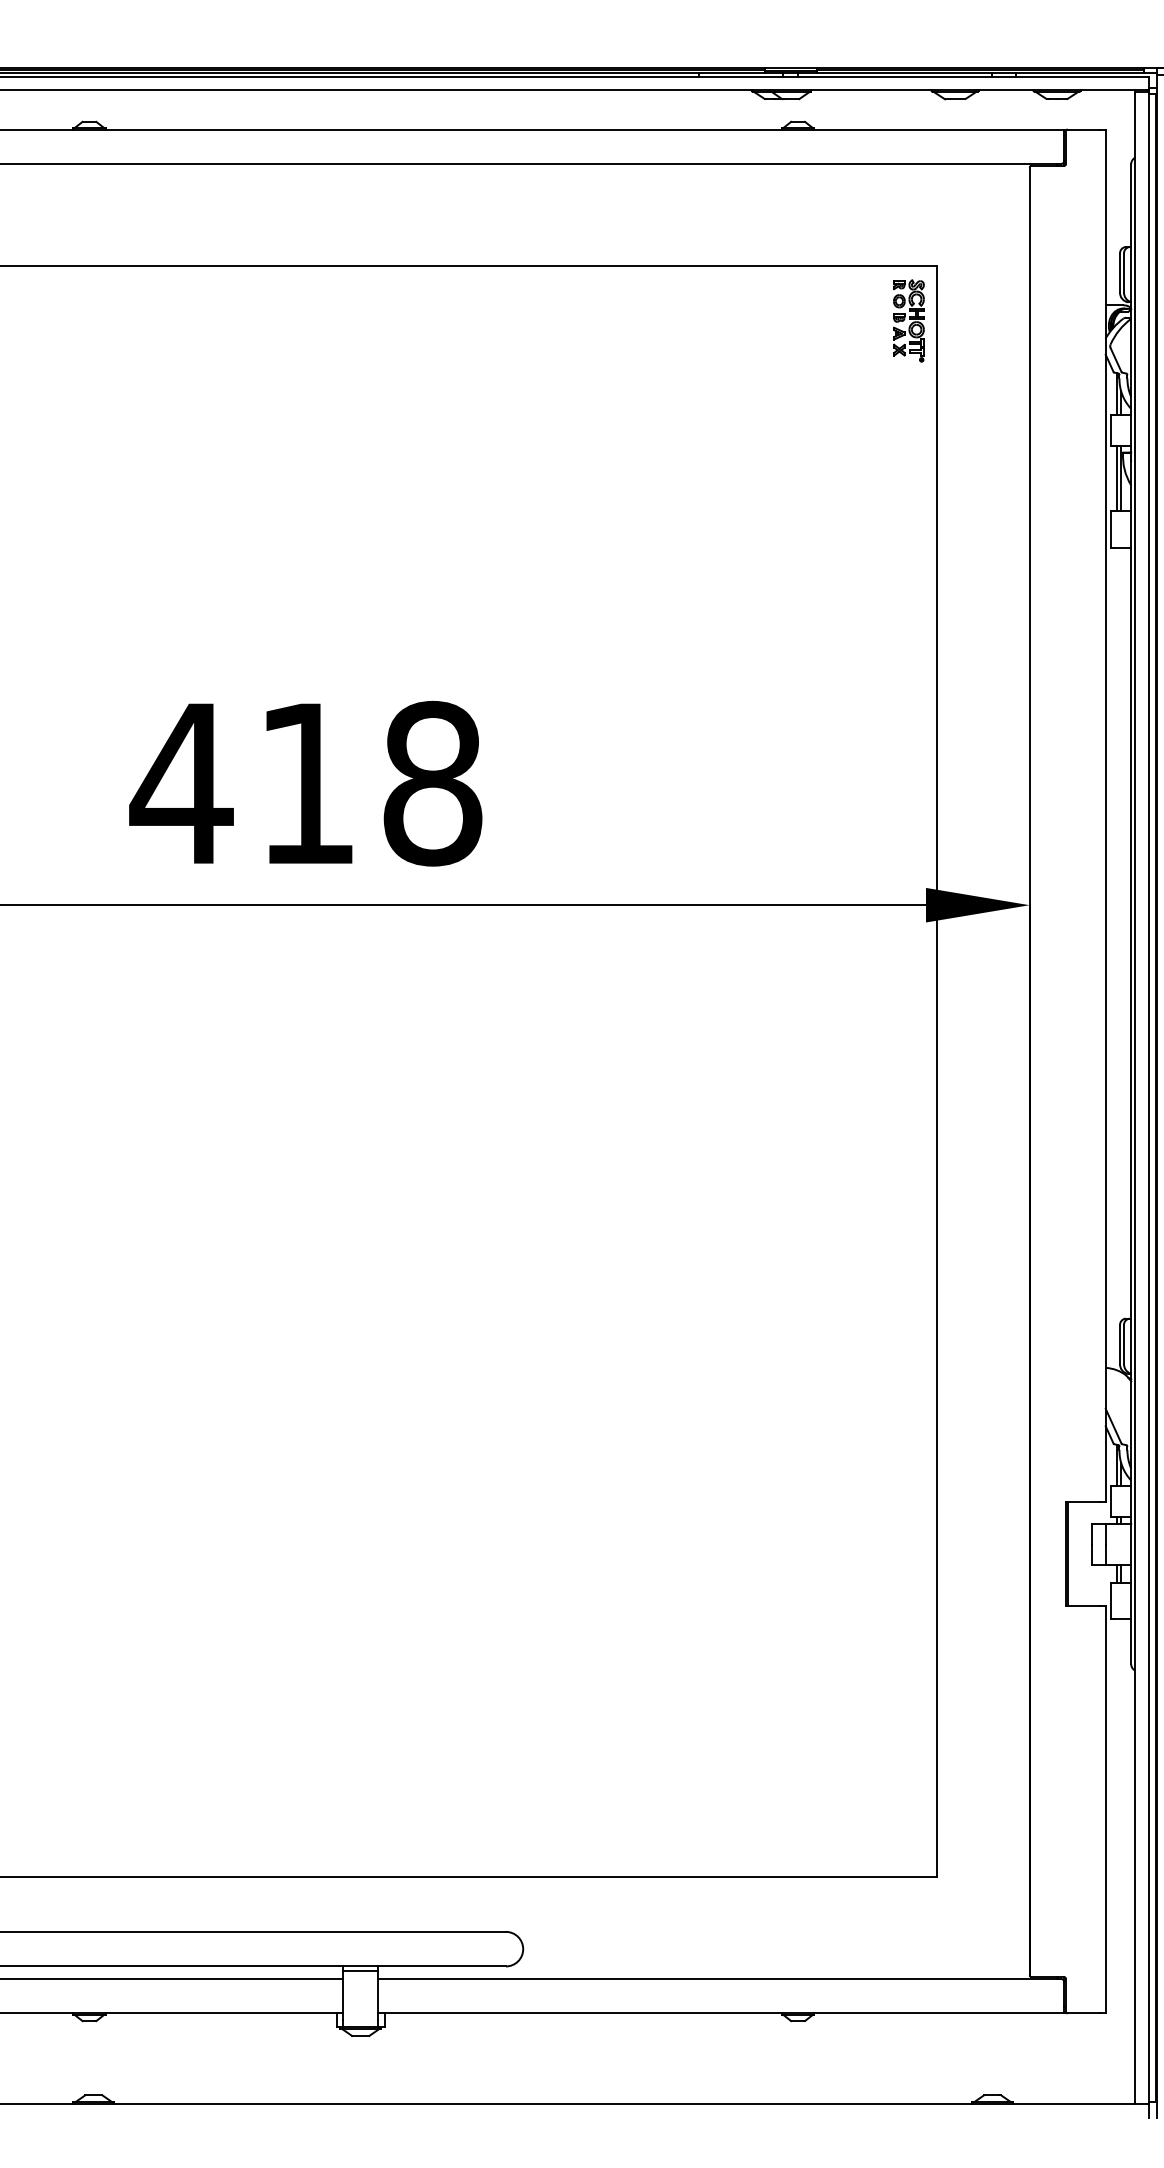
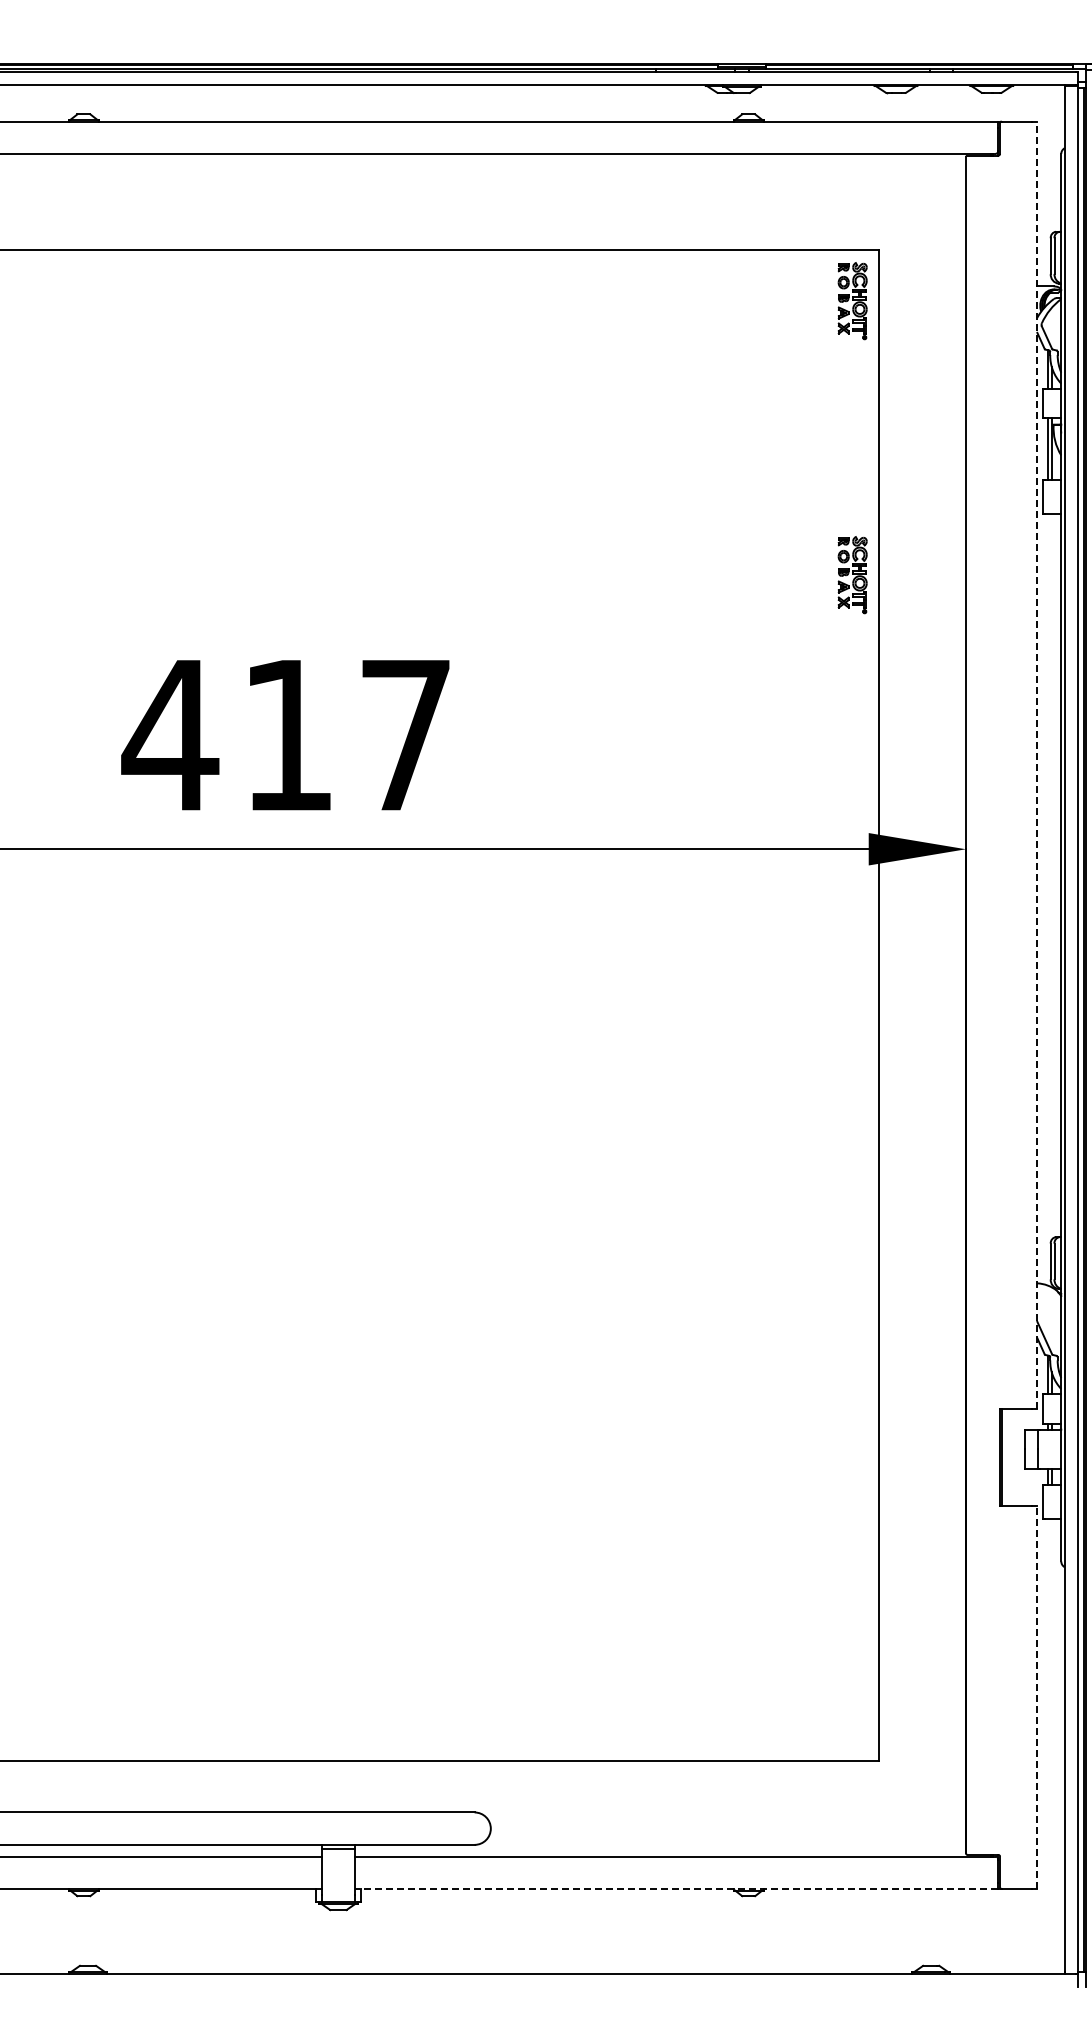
part: (908, 613) -> (852, 575), added
text: (433, 783) -> (406, 735), 418 -> 417
line: (1105, 815) -> (1037, 765), solid -> dashed
line: (1105, 1809) -> (1037, 1697), solid -> dashed
line: (721, 2013) -> (676, 1889), solid -> dashed

